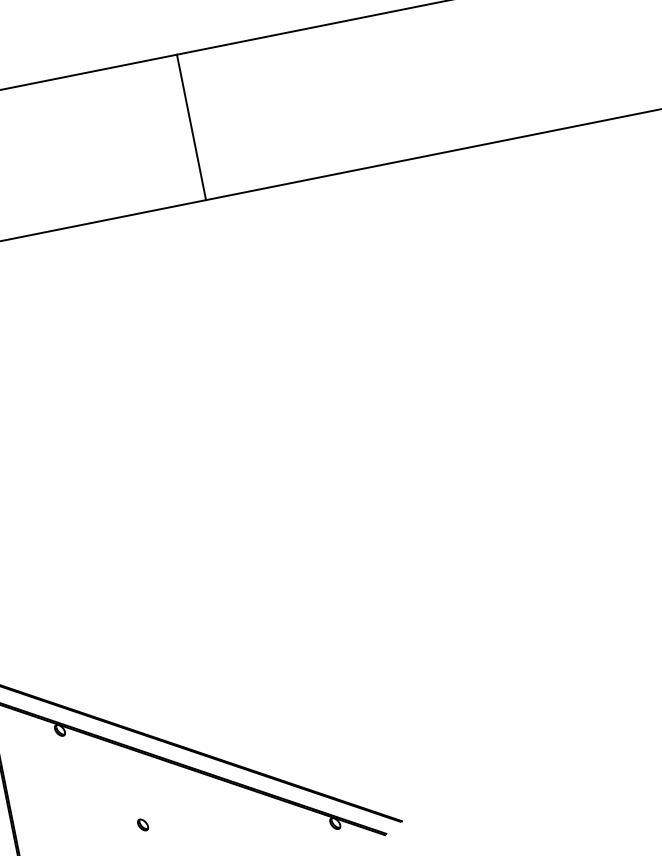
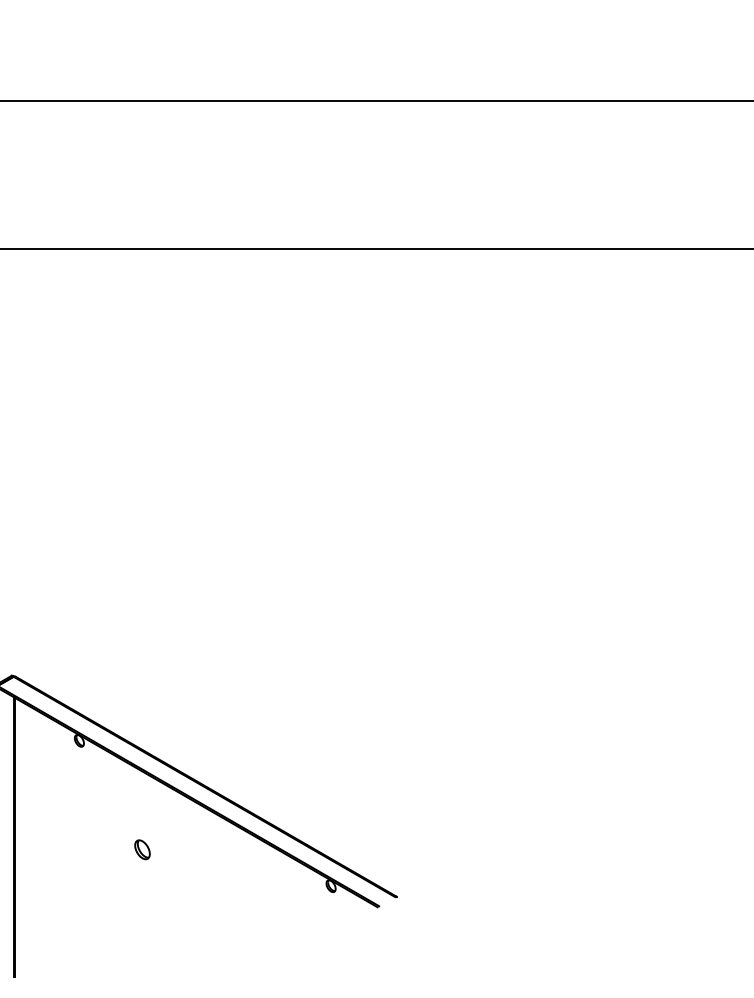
line: (191, 127) -> (326, 175), removed
part: (142, 824) -> (141, 849), size x1.6

